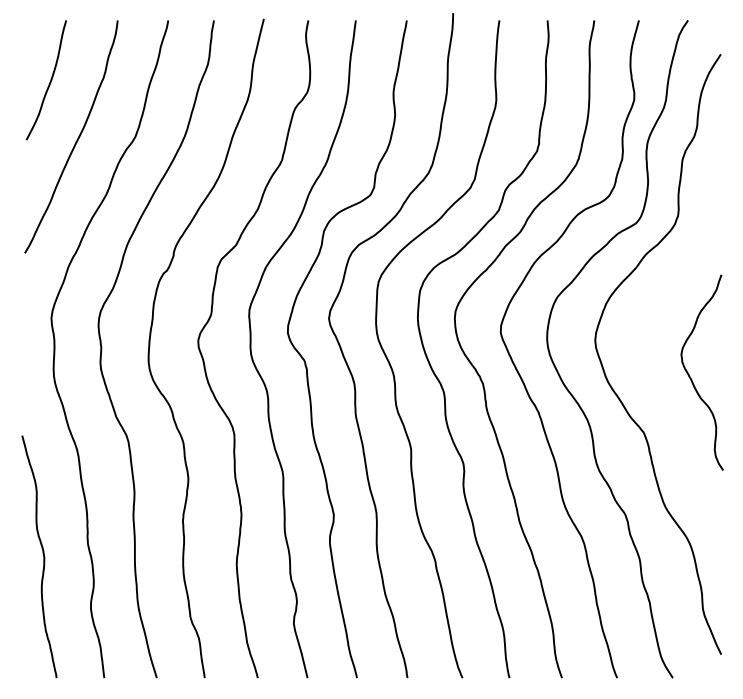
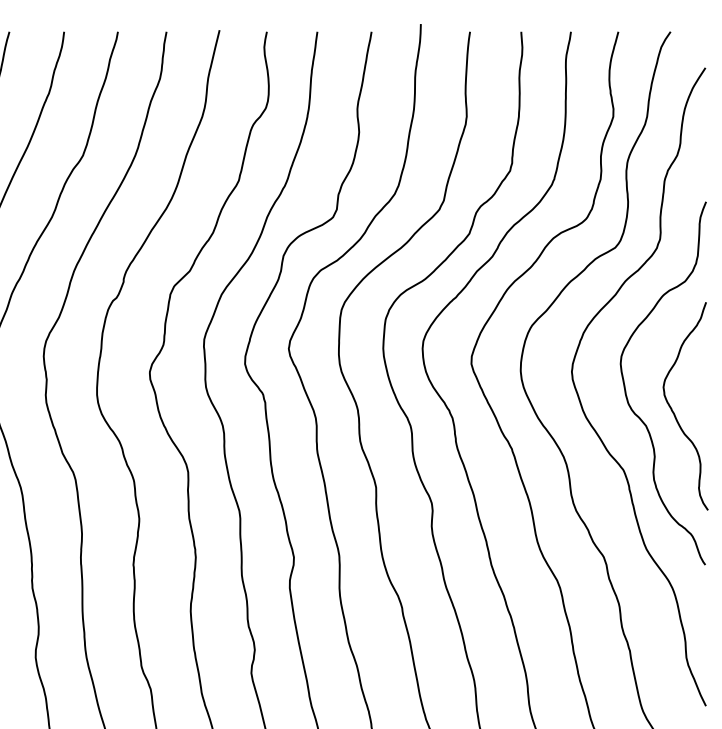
curve: (646, 356) -> (626, 389), added

